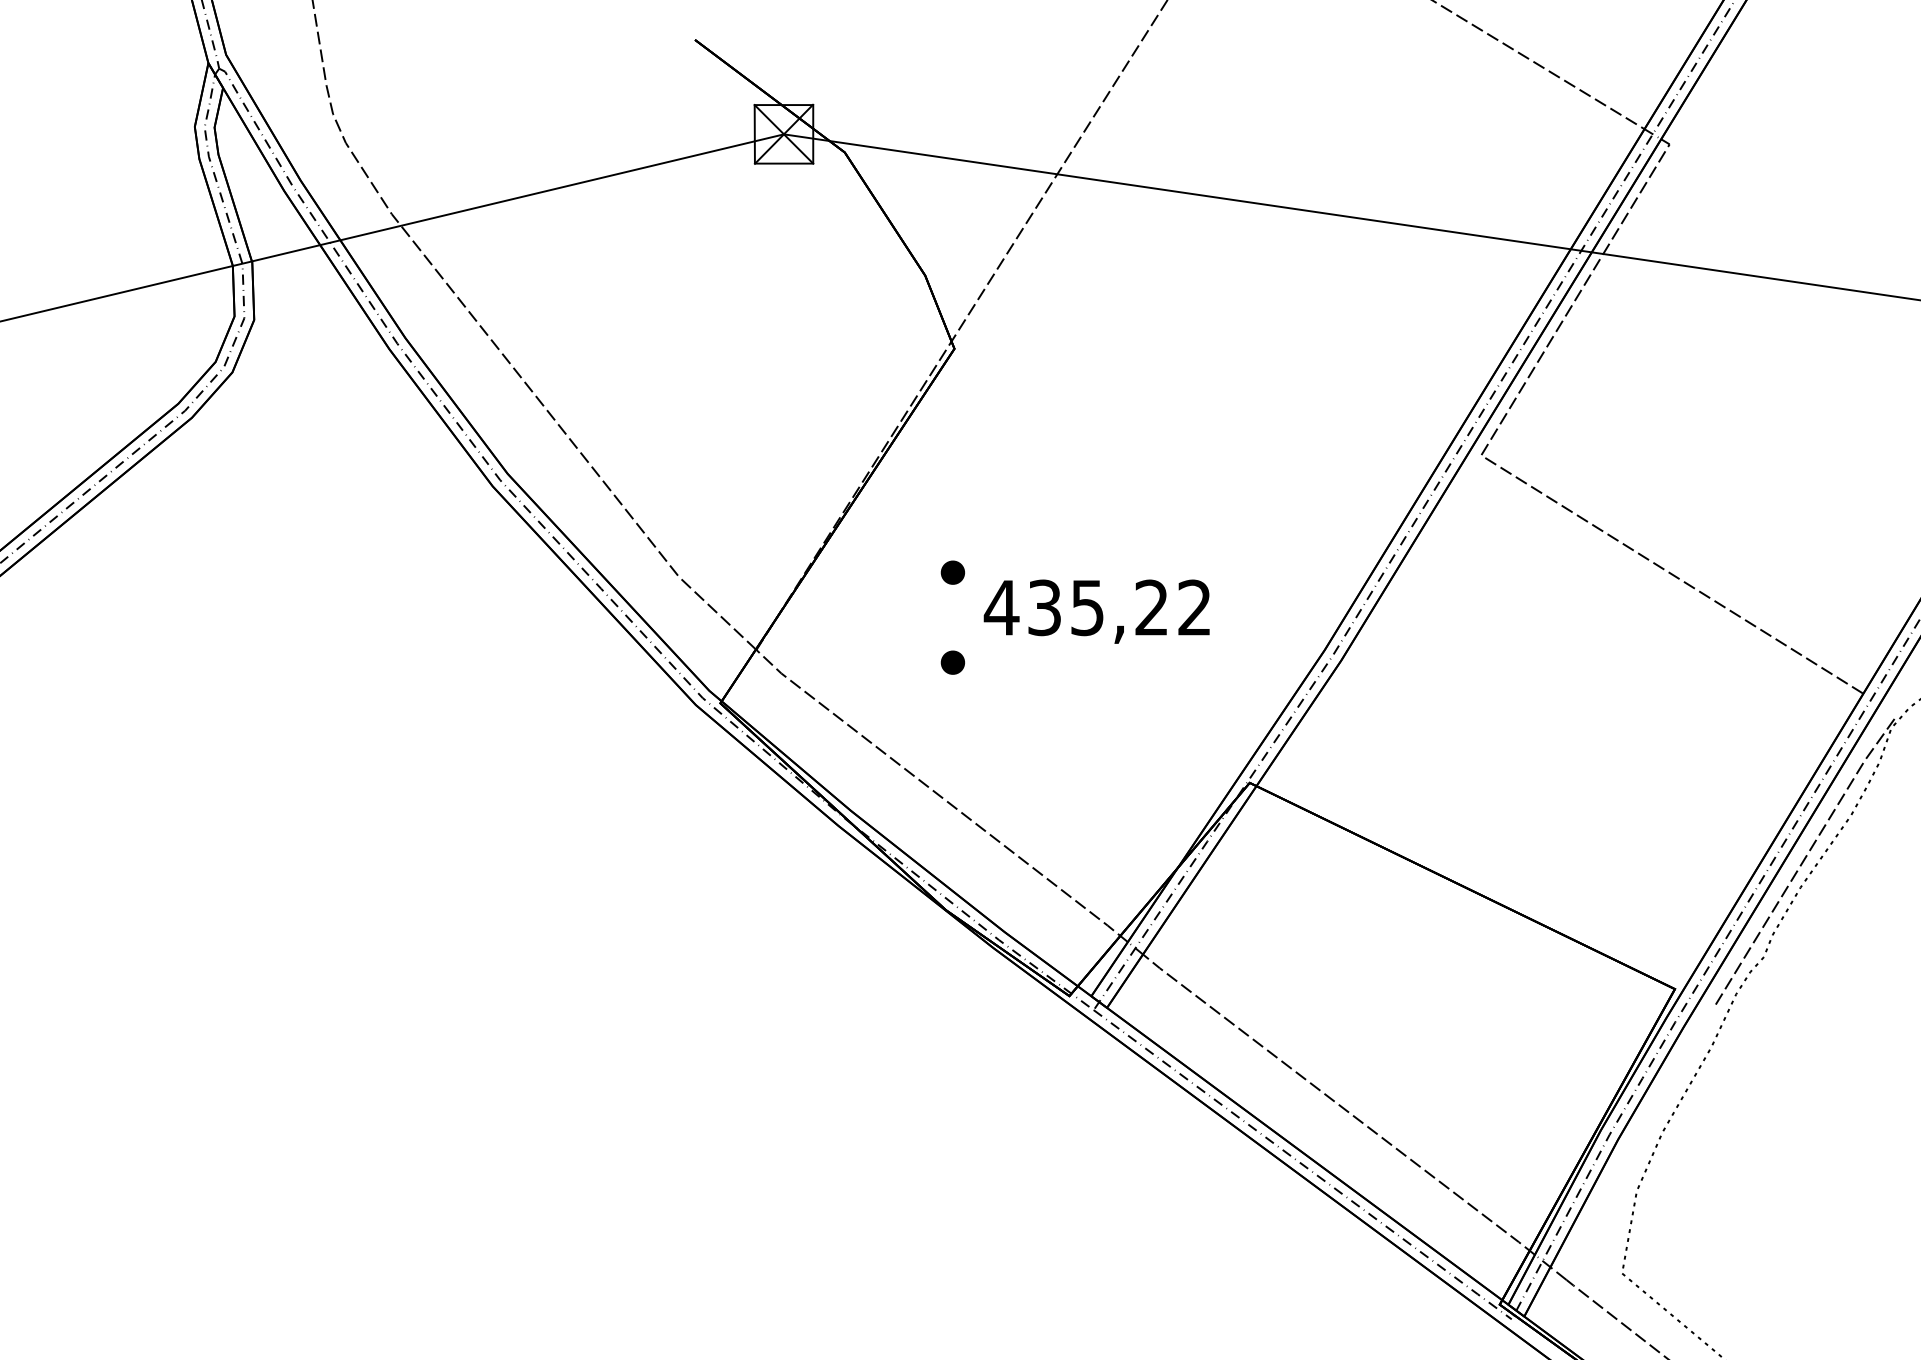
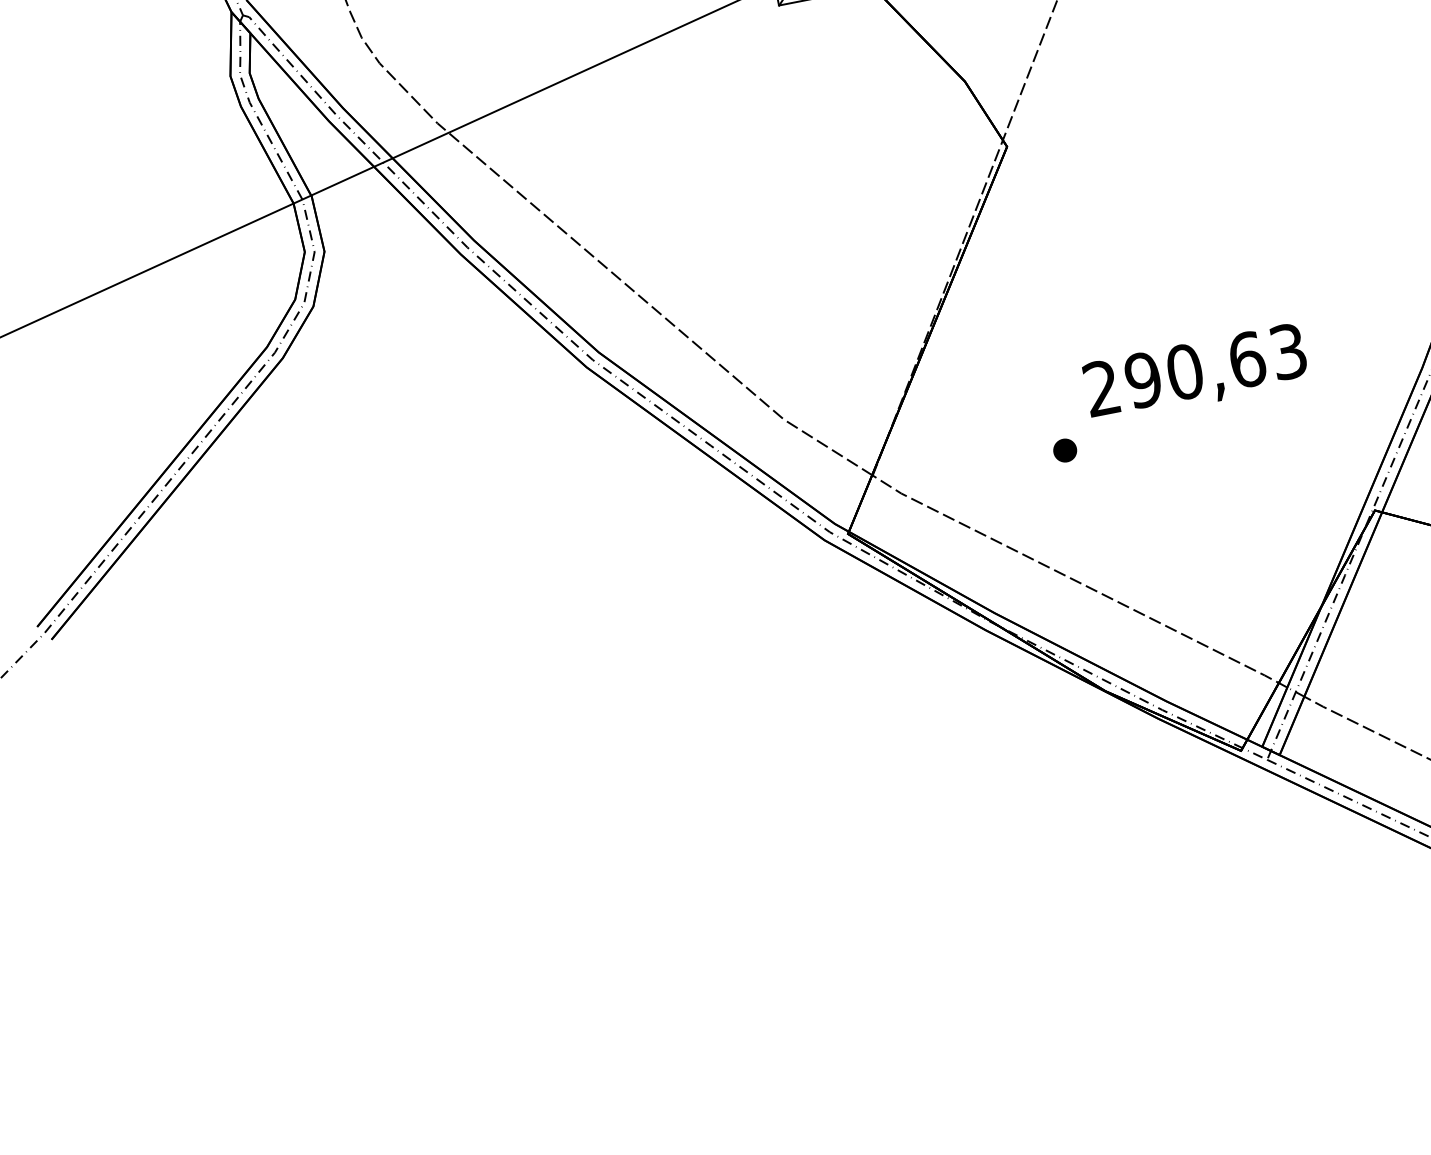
part: (952, 572) -> (1047, 363), removed
text: (1096, 607) -> (1193, 369), 435,22 -> 290,63

